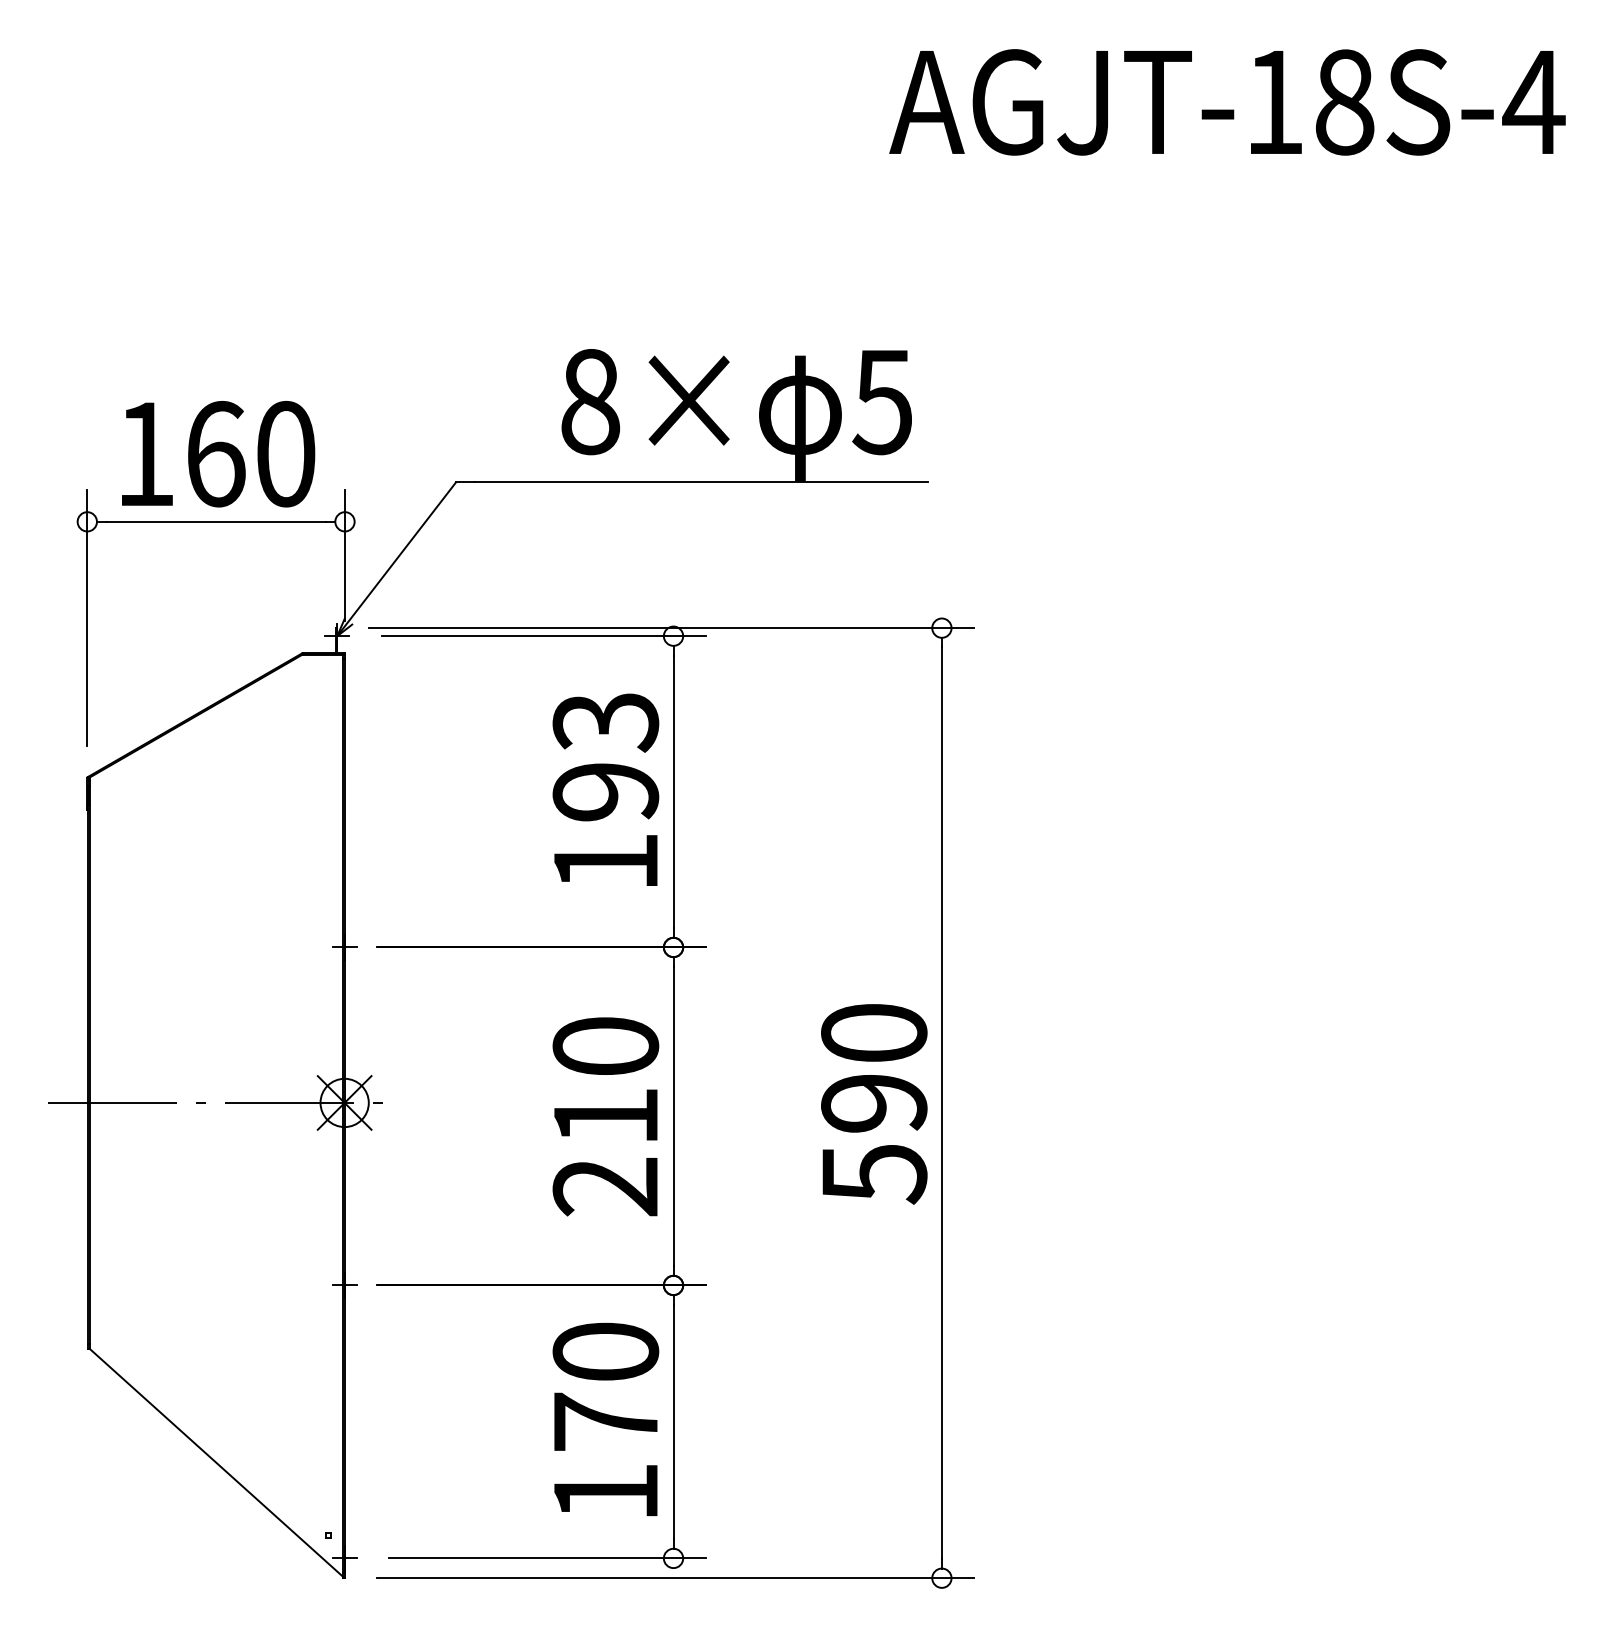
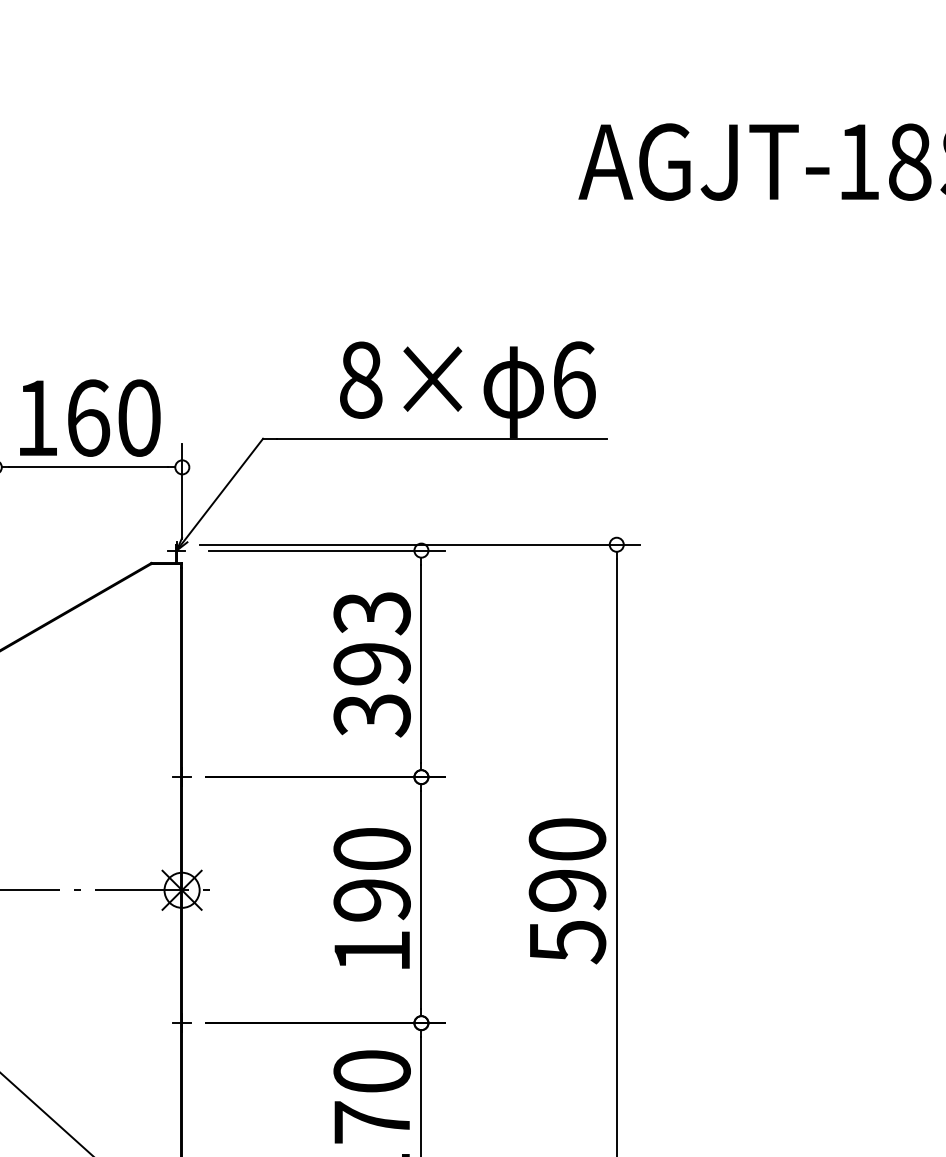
text: (882, 401) -> (573, 379), 5 -> 6
text: (605, 863) -> (371, 716), 193 -> 393
text: (605, 1152) -> (371, 926), 210 -> 190

